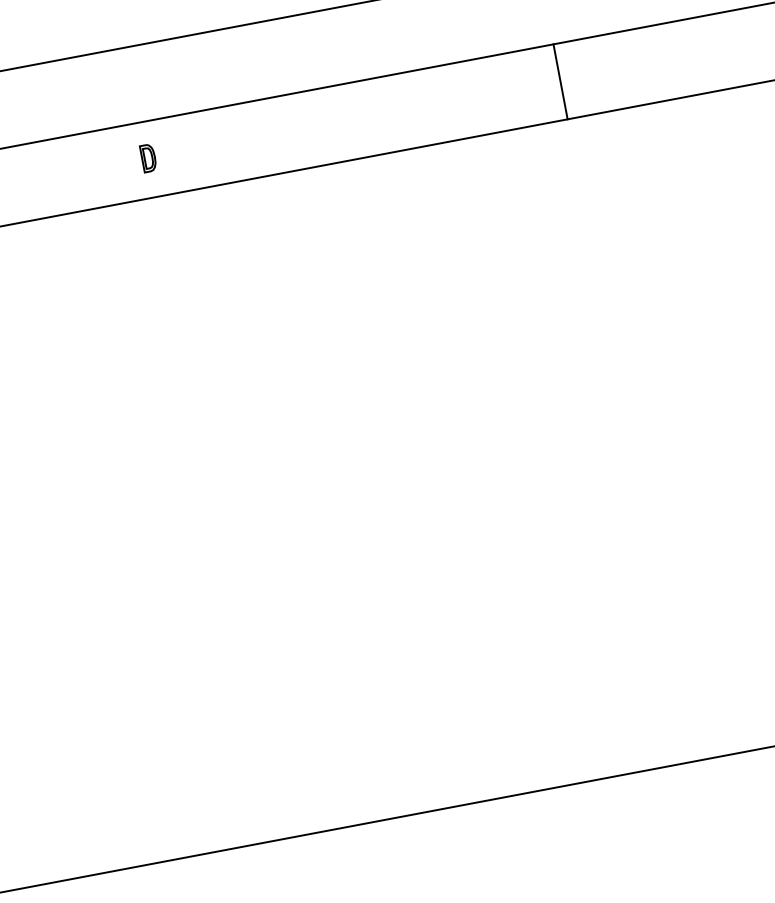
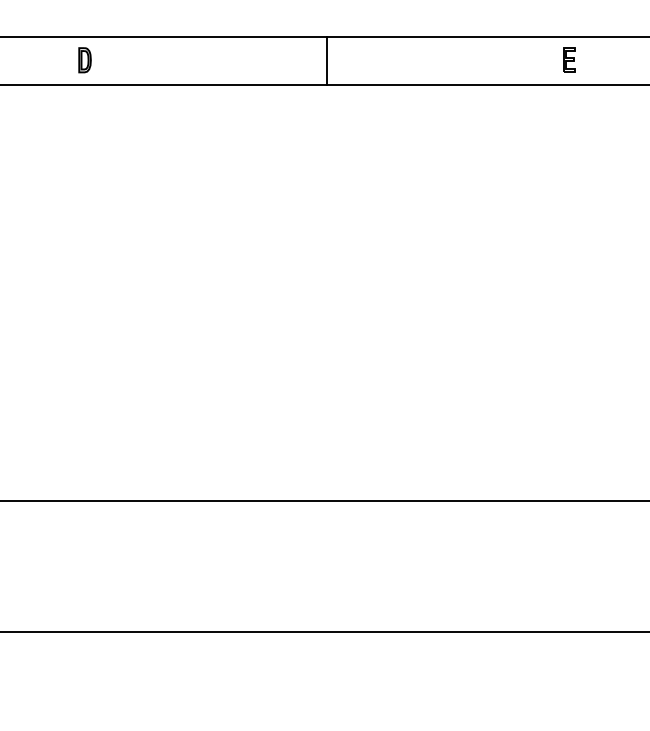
line: (561, 82) -> (327, 61), moved
part: (147, 158) -> (84, 60), size x1.43

